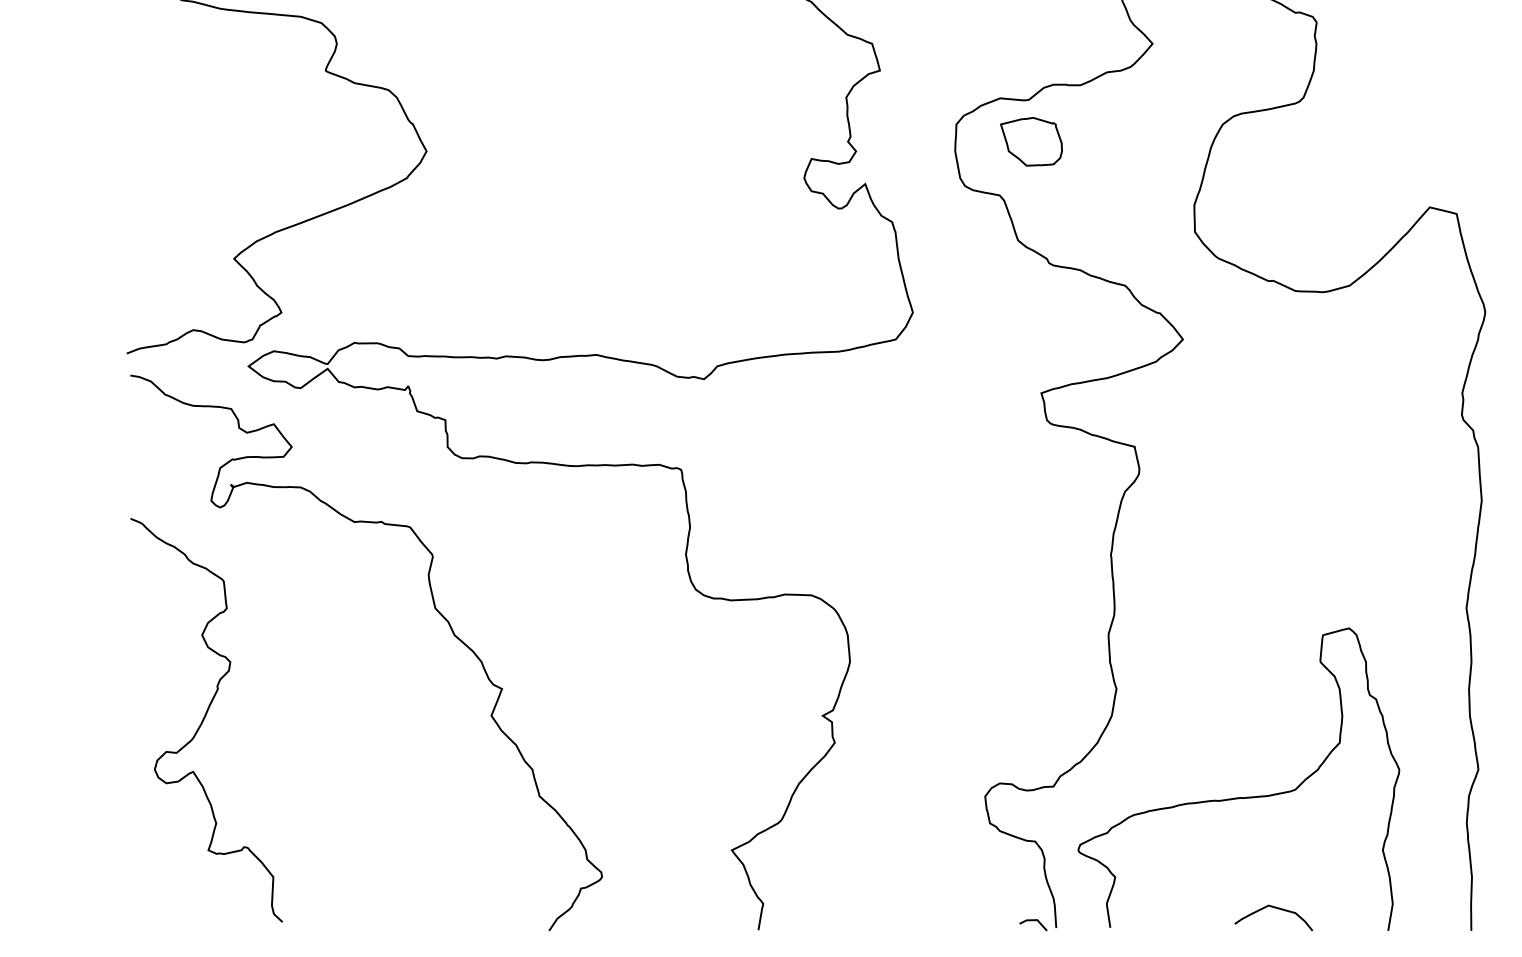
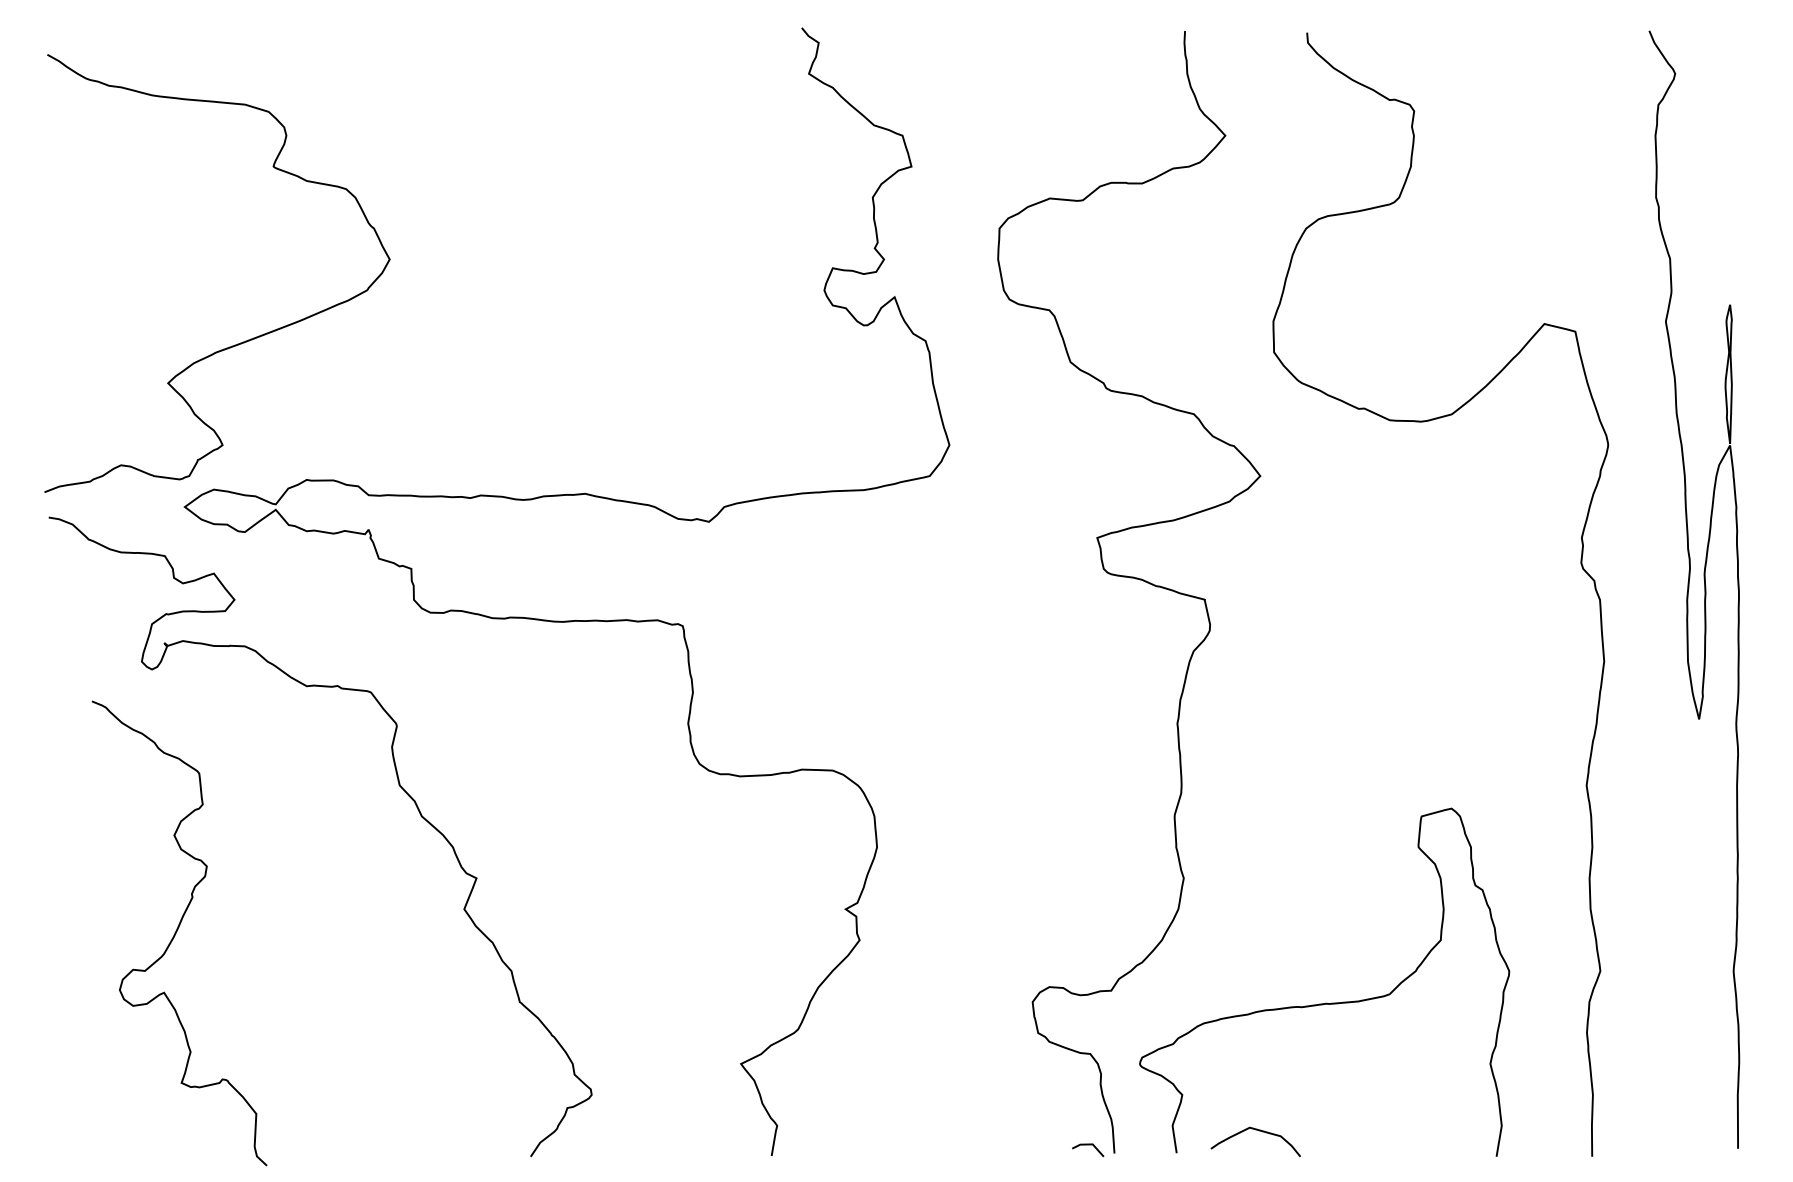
part: (1031, 141) -> (1085, 248), removed
curve: (204, 718) -> (177, 931), moved
curve: (1276, 908) -> (1259, 1131), moved

